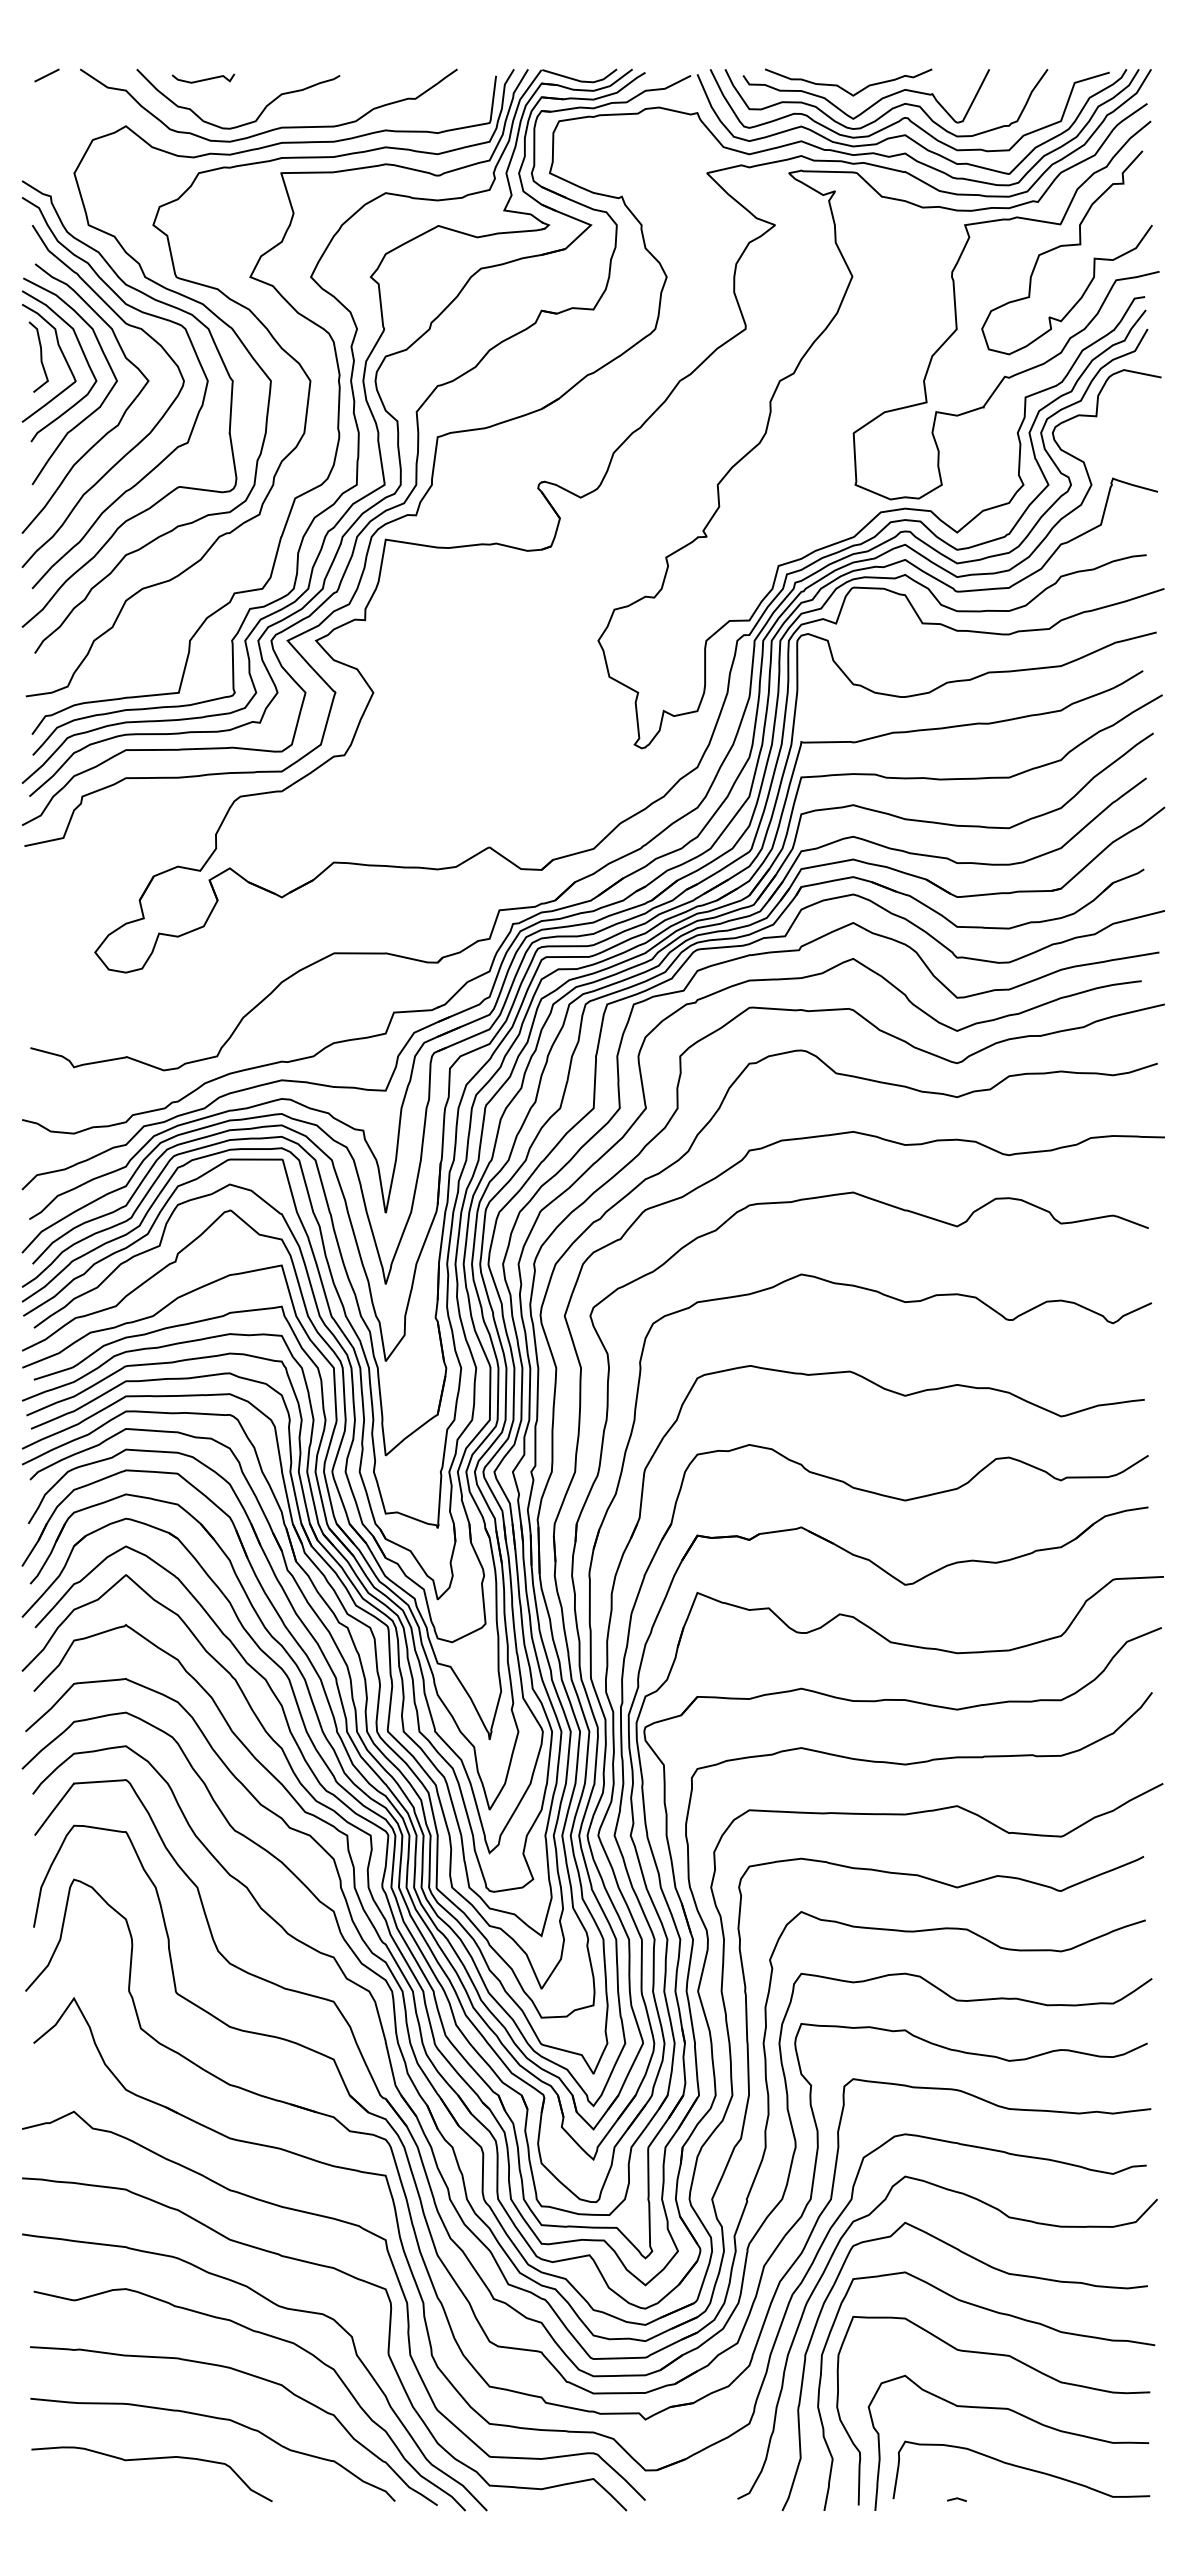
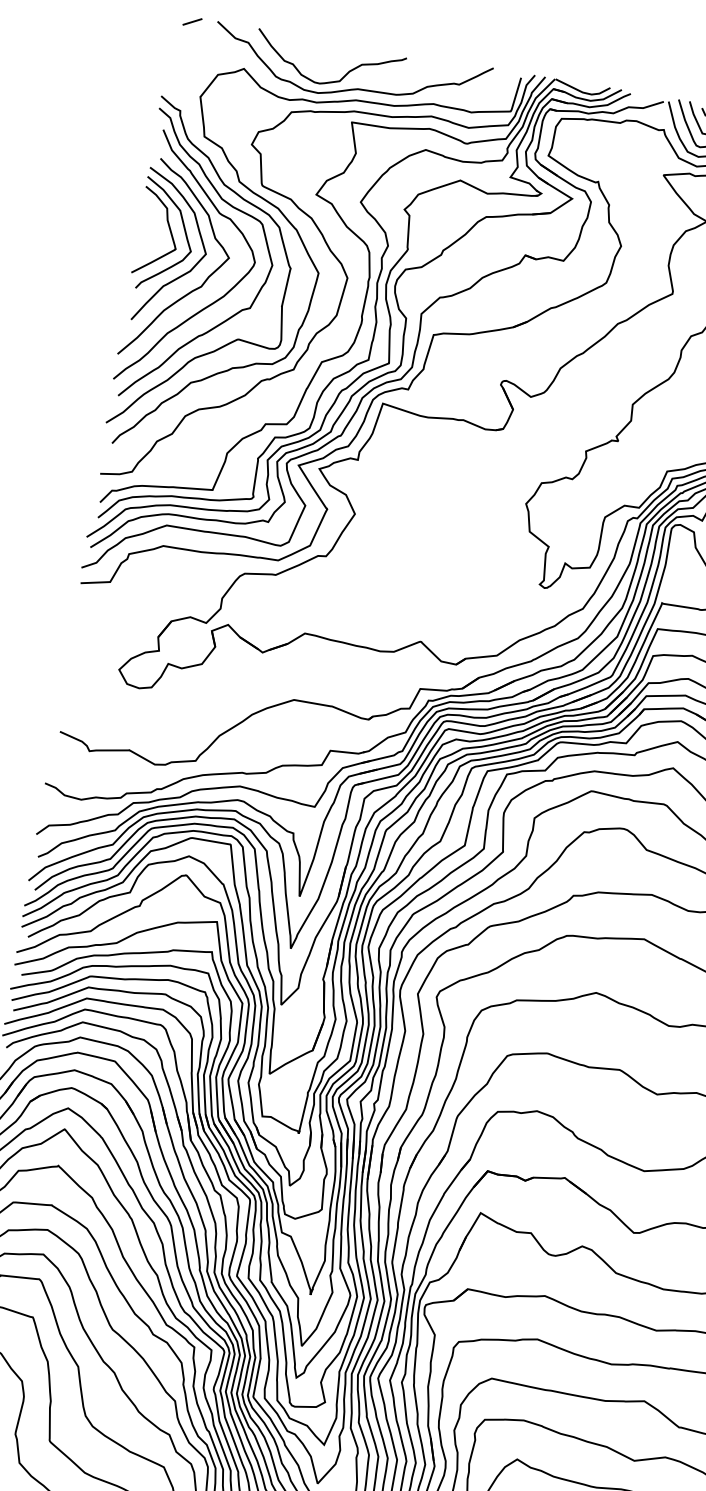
curve: (203, 79) -> (306, 44), removed
curve: (40, 356) -> (152, 226), removed

